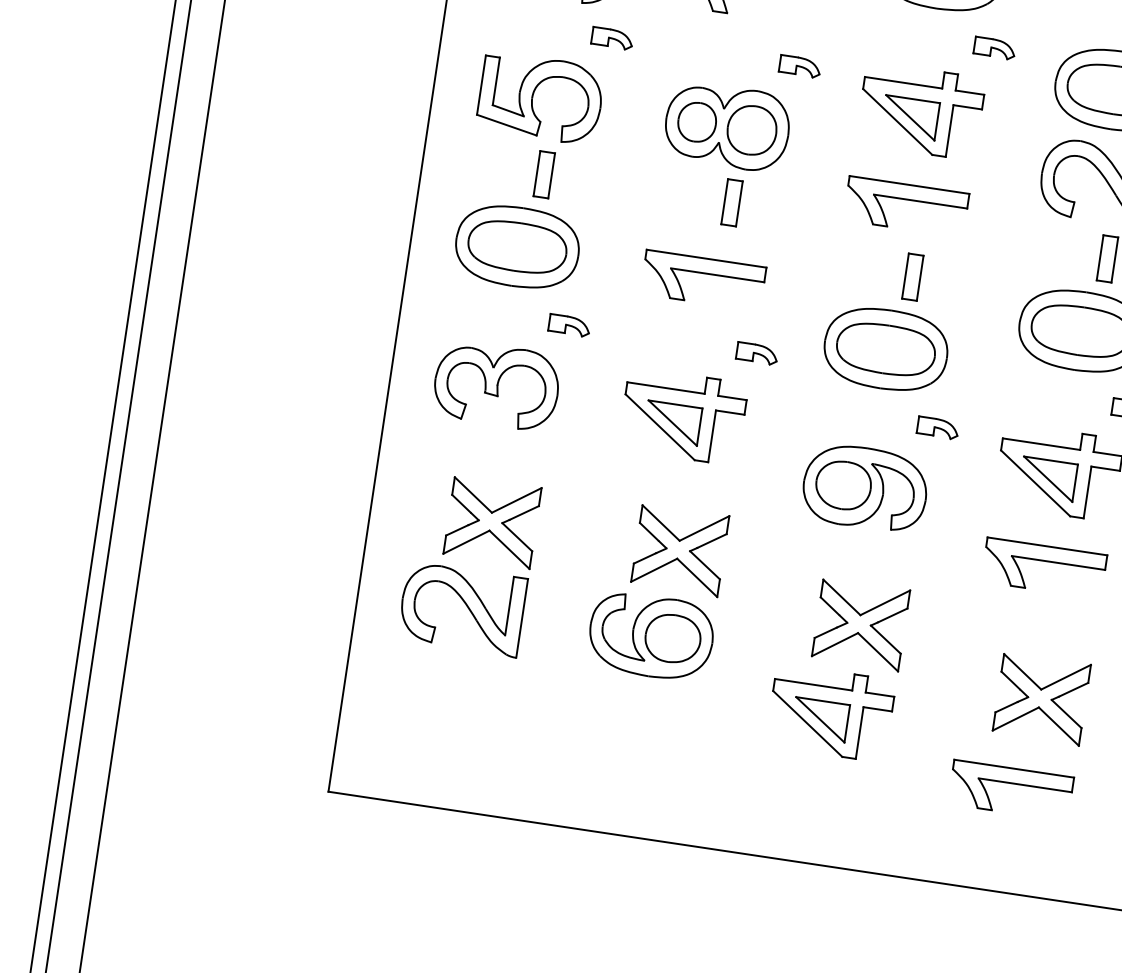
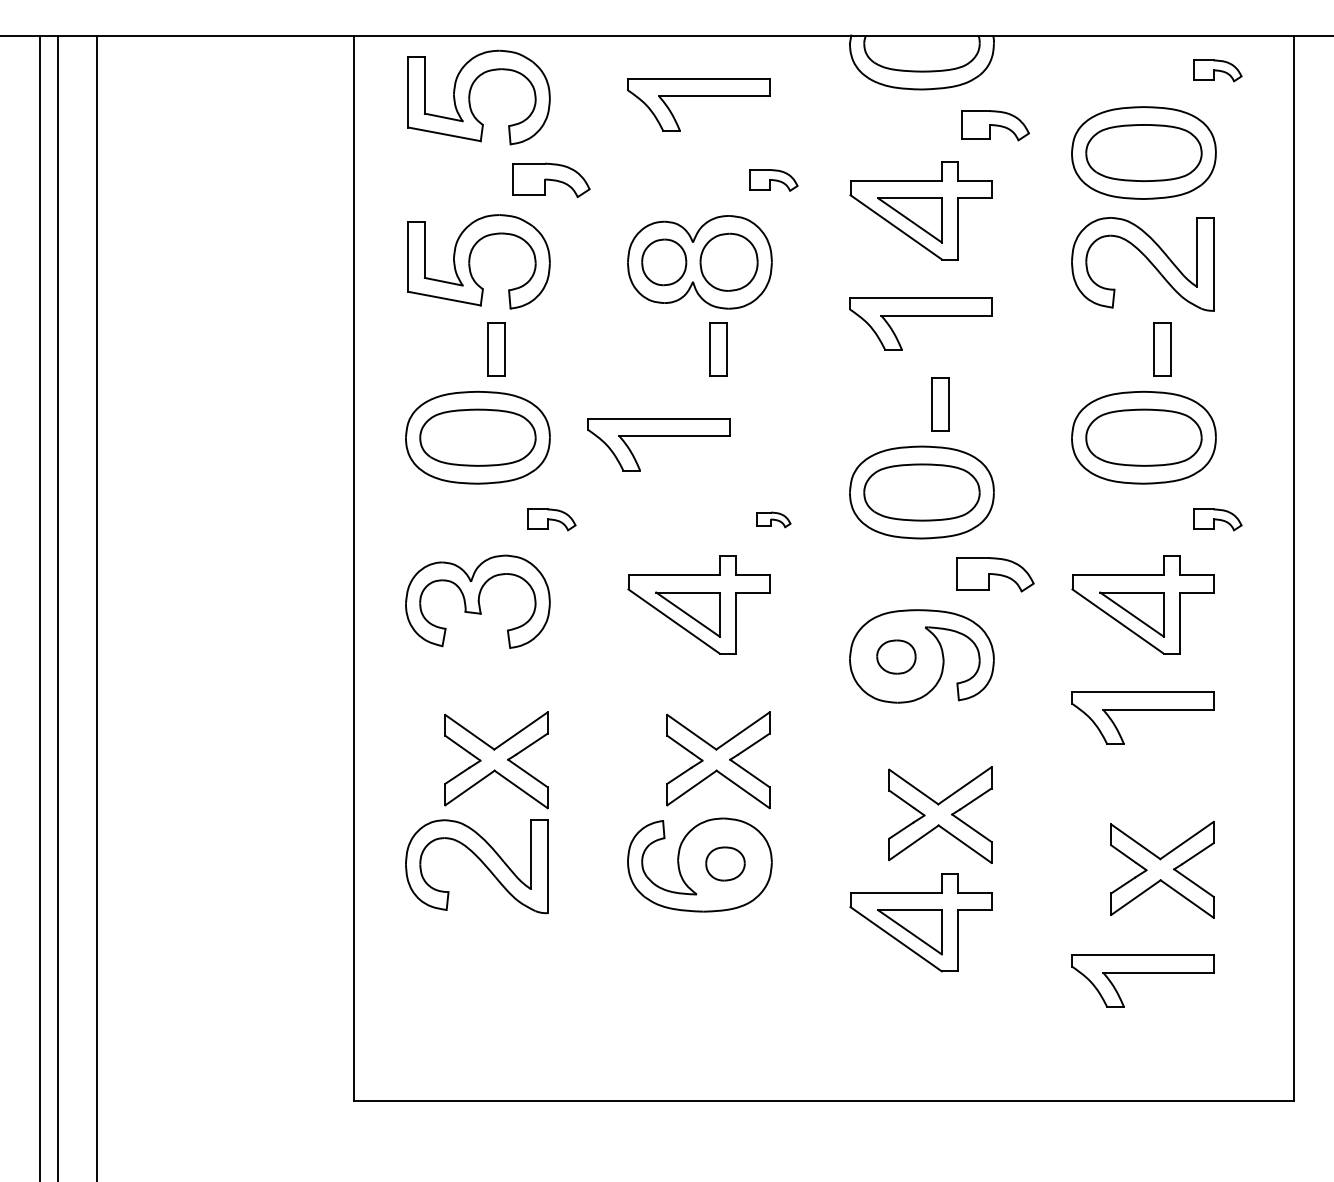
part: (612, 38) -> (551, 180), size x1.6
part: (994, 48) -> (995, 125), size x1.4
part: (704, 273) -> (658, 436), moved
part: (757, 353) -> (773, 519), size x0.7
part: (937, 428) -> (995, 574), size x1.6
part: (843, 484) -> (896, 656), size x0.6
part: (673, 638) -> (725, 863), size x0.6

